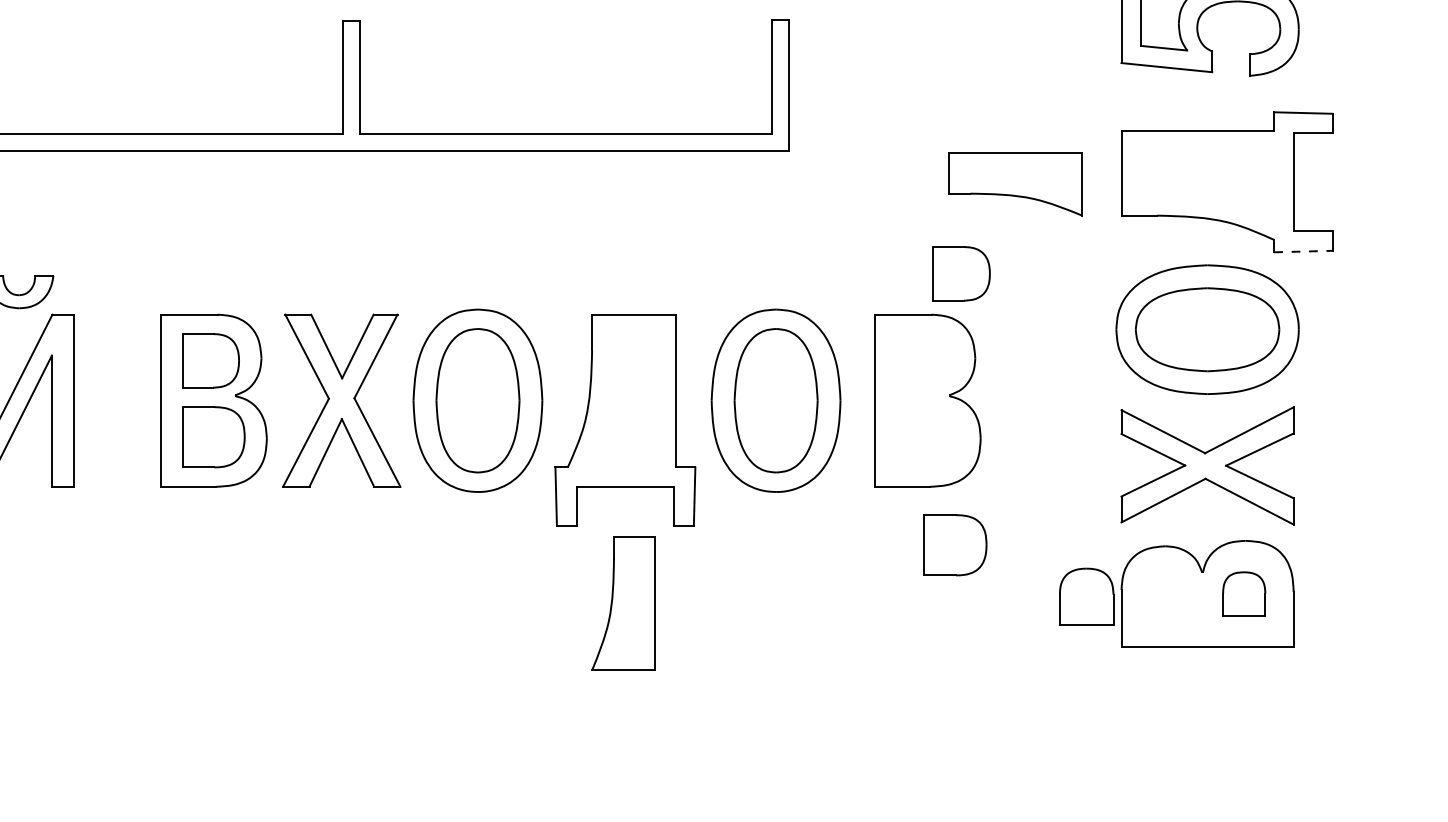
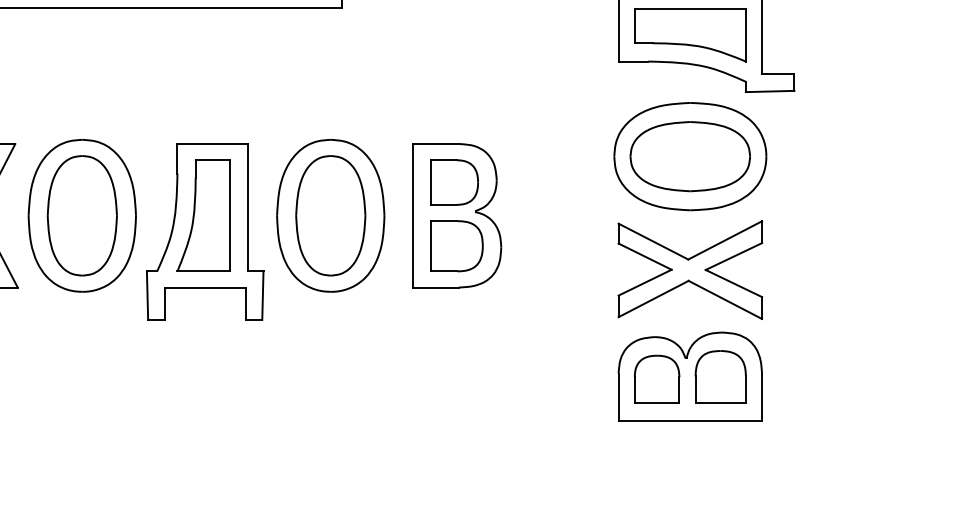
part: (1015, 184) -> (690, 35), moved
line: (1303, 251) -> (770, 91), dashed -> solid
part: (961, 273) -> (454, 182), moved
part: (955, 545) -> (456, 246), moved
part: (1244, 593) -> (721, 376), size x1.43
part: (1086, 596) -> (656, 378), moved
part: (623, 603) -> (203, 215), moved

